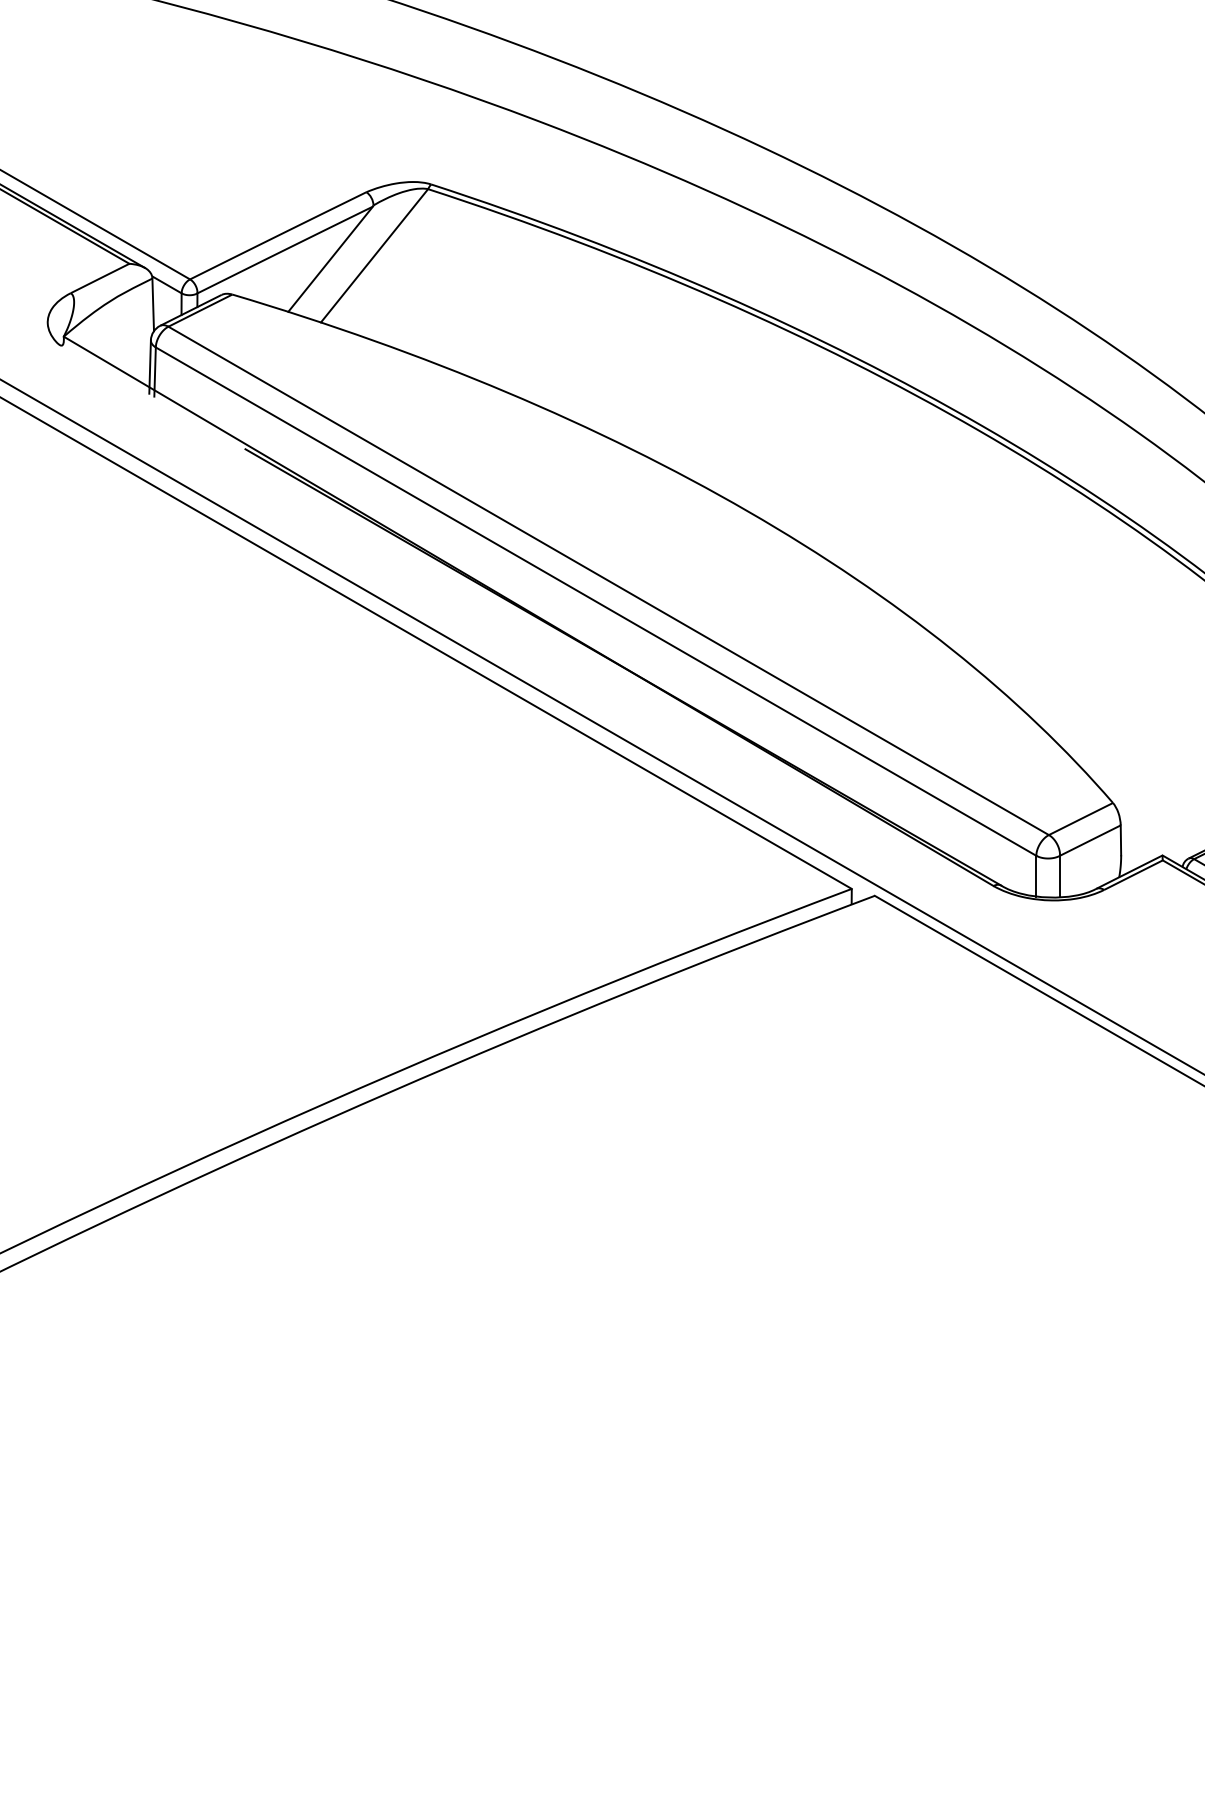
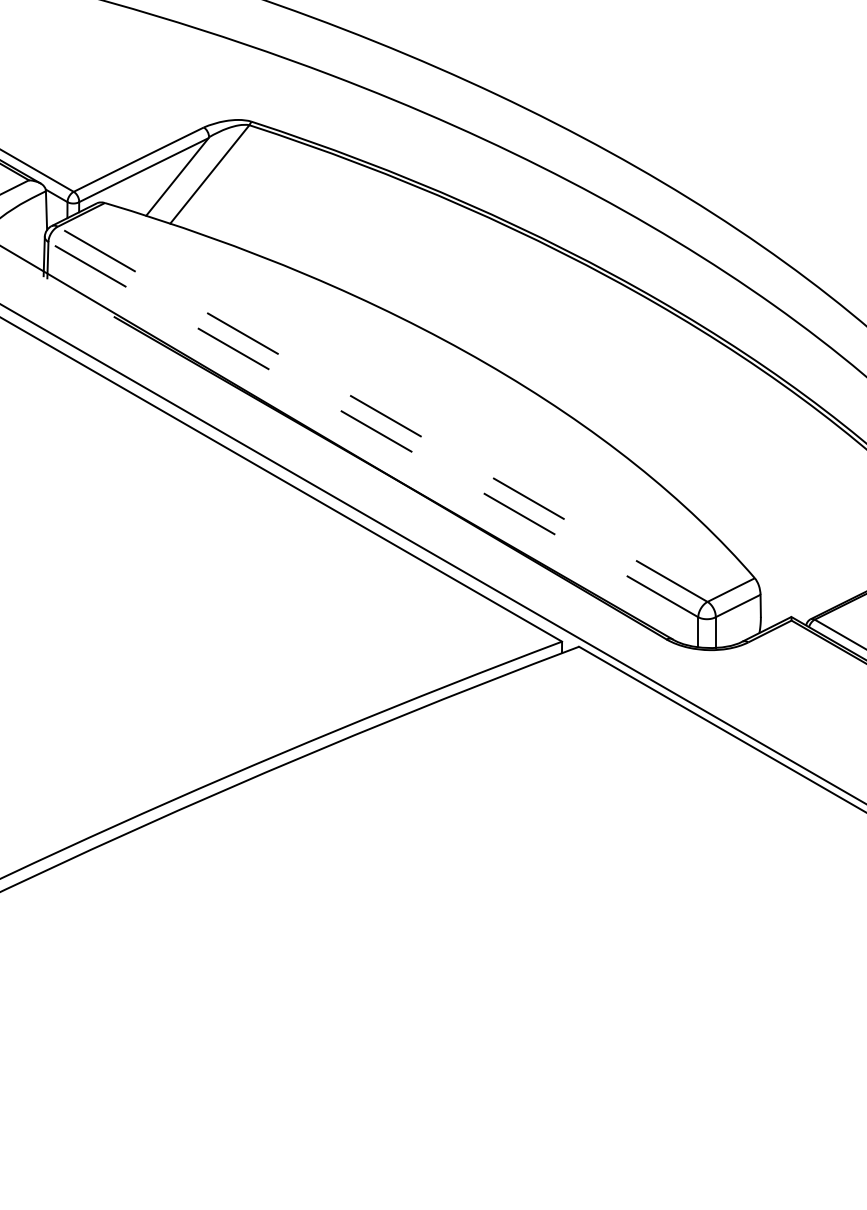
line: (608, 580) -> (382, 414), solid -> dashed
line: (595, 601) -> (372, 429), solid -> dashed

